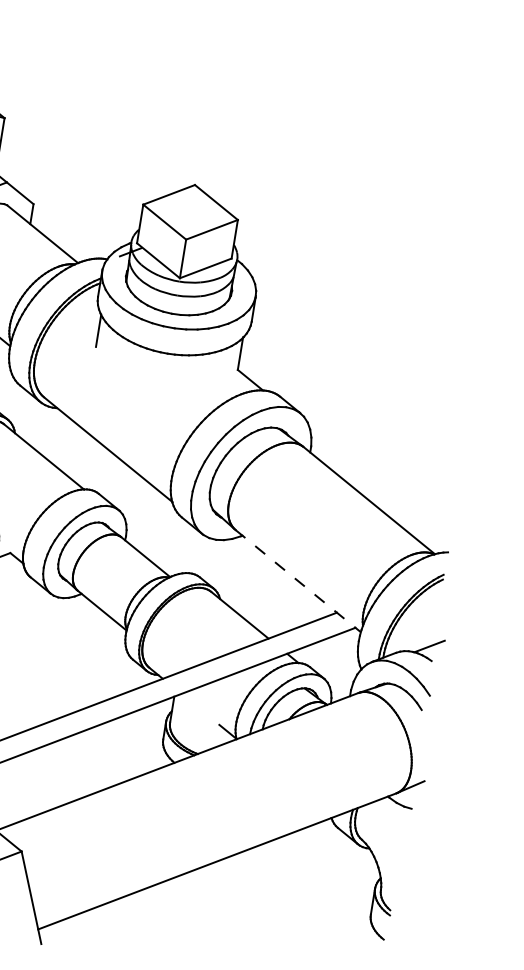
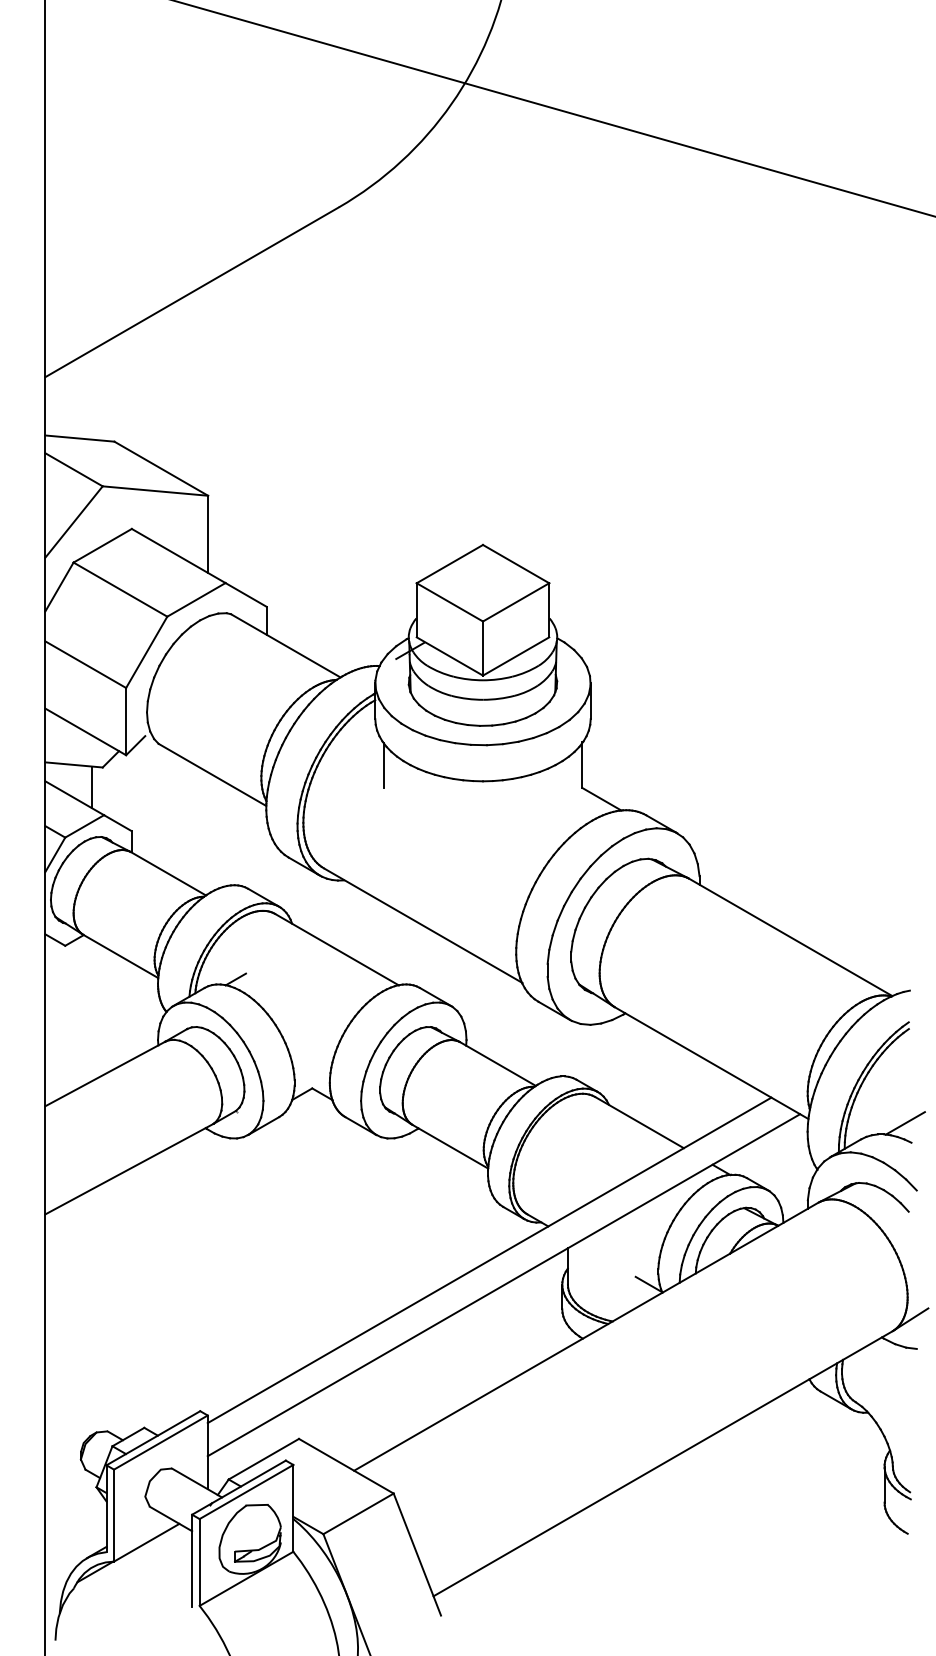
line: (298, 581) -> (711, 1063), dashed -> solid

